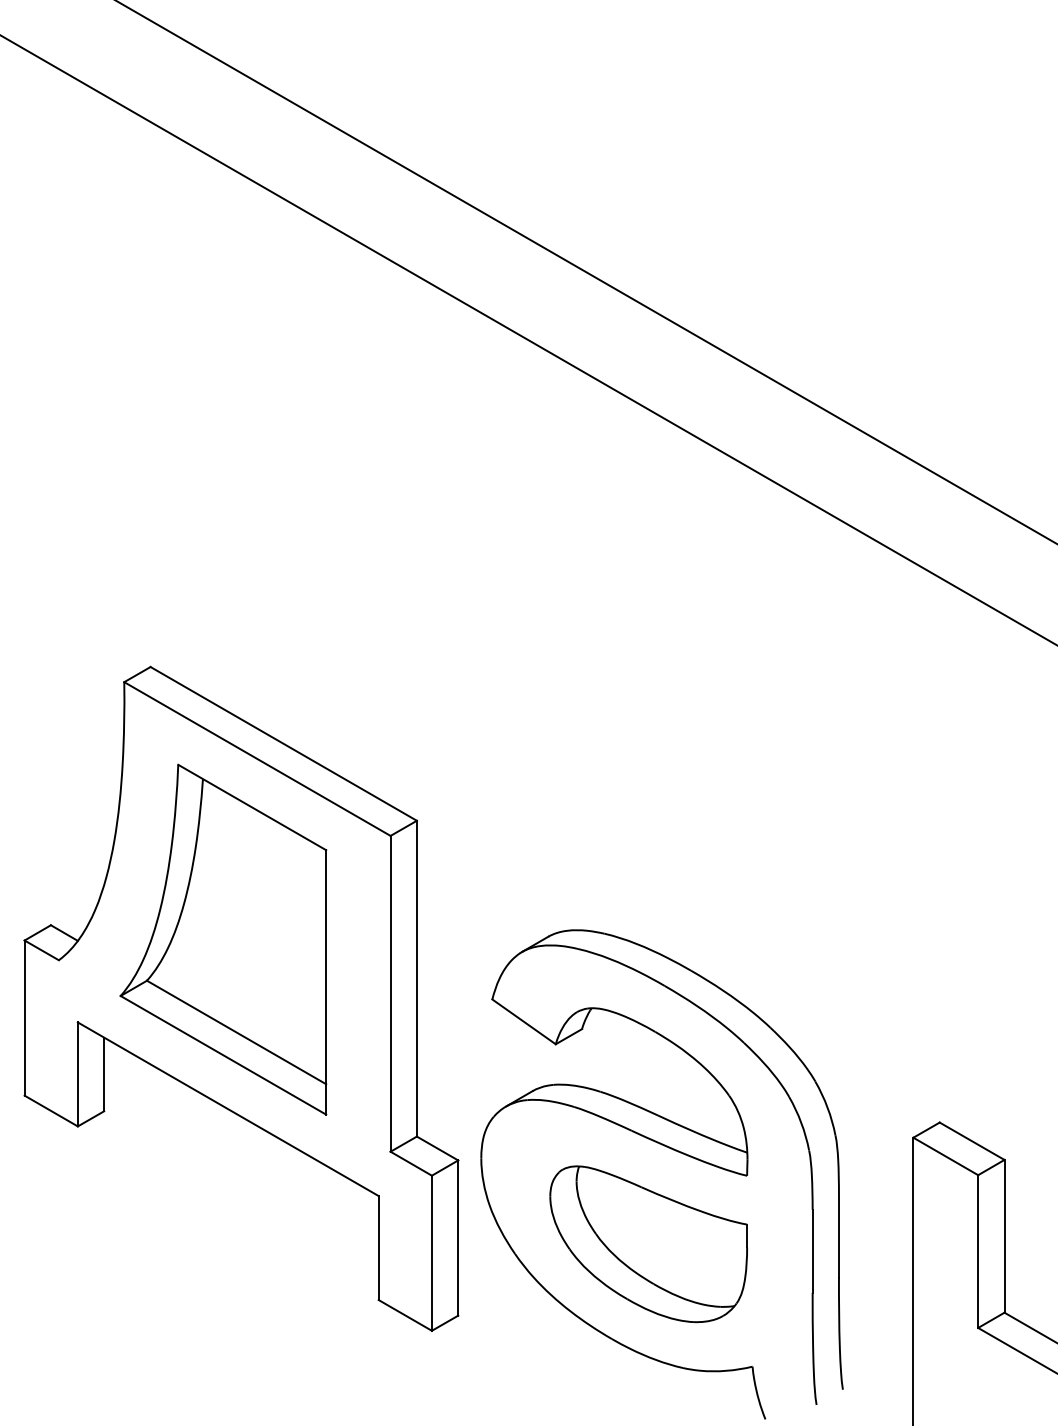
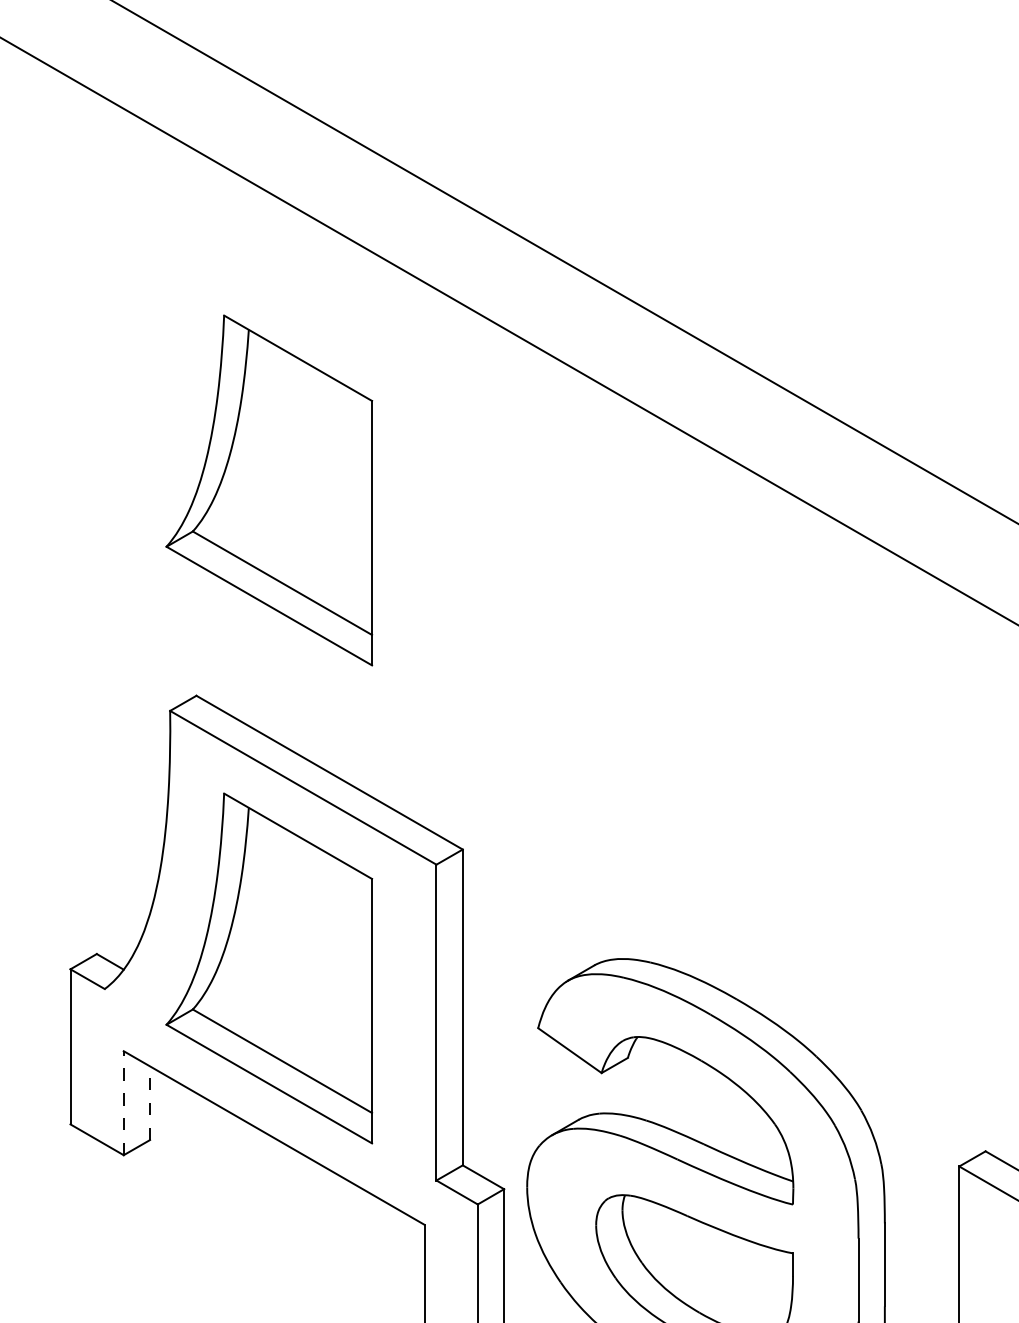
part: (223, 461) -> (269, 490), added
line: (77, 1074) -> (123, 1103), solid -> dashed
line: (104, 1074) -> (150, 1103), solid -> dashed

